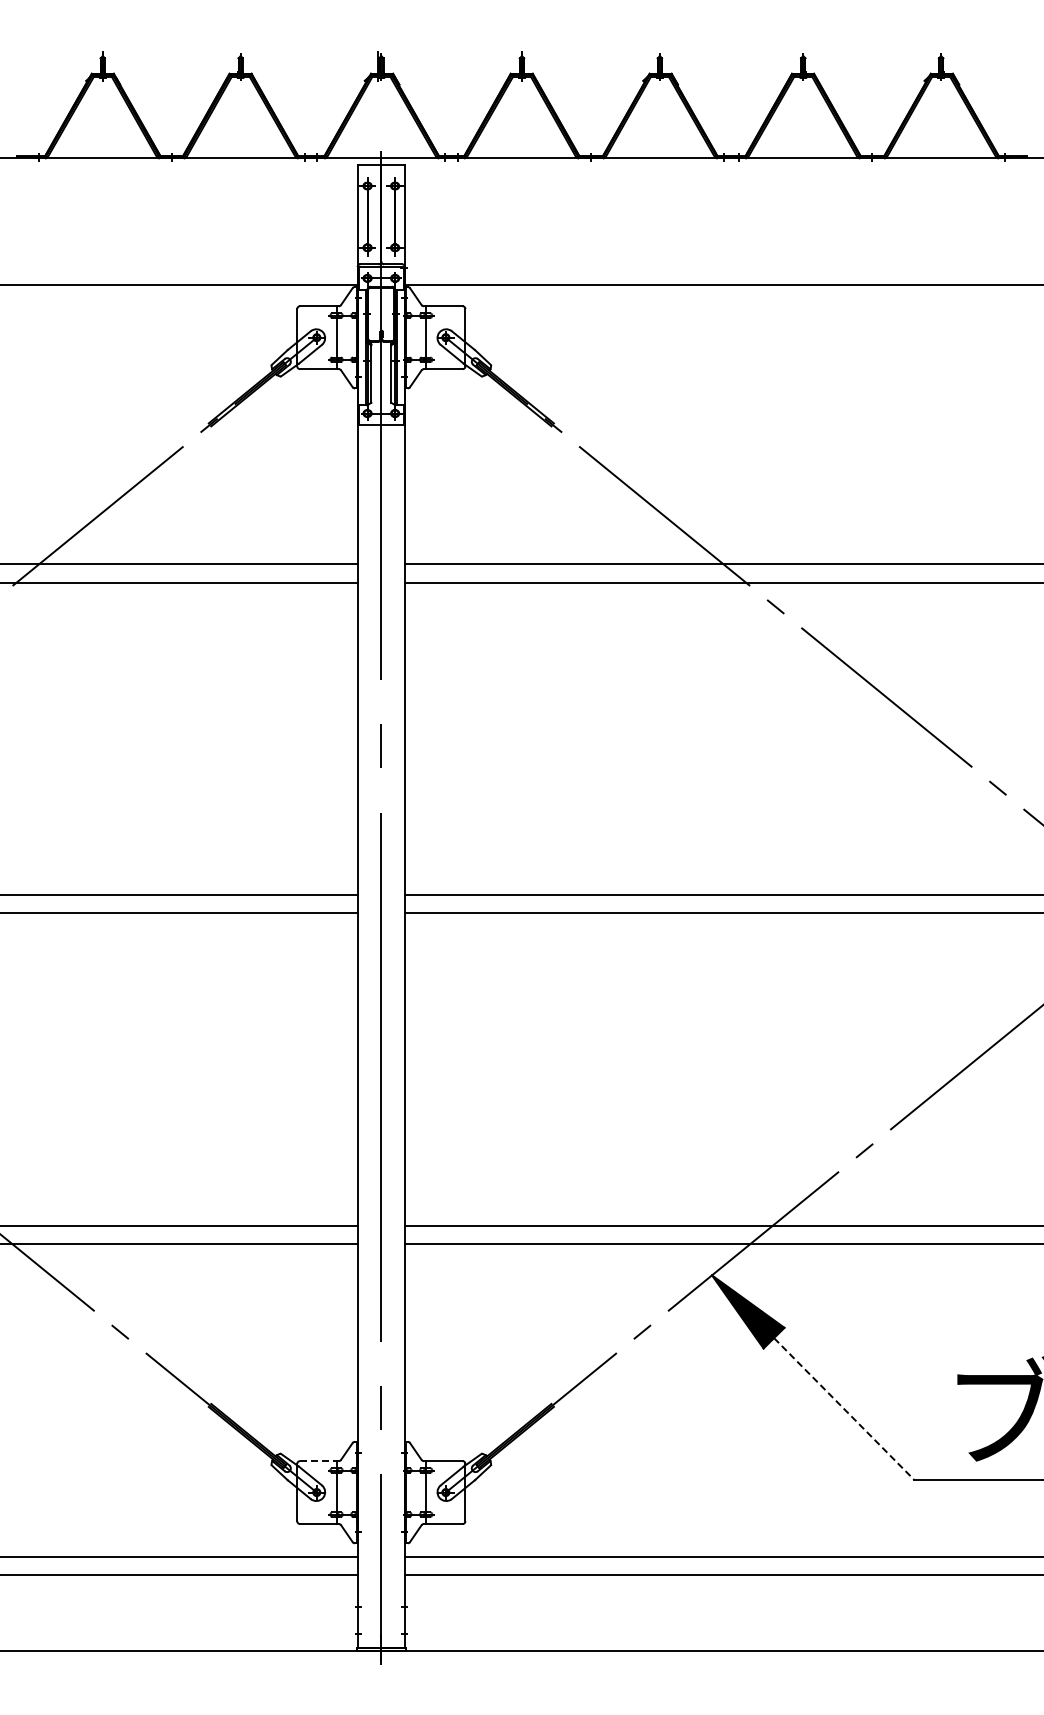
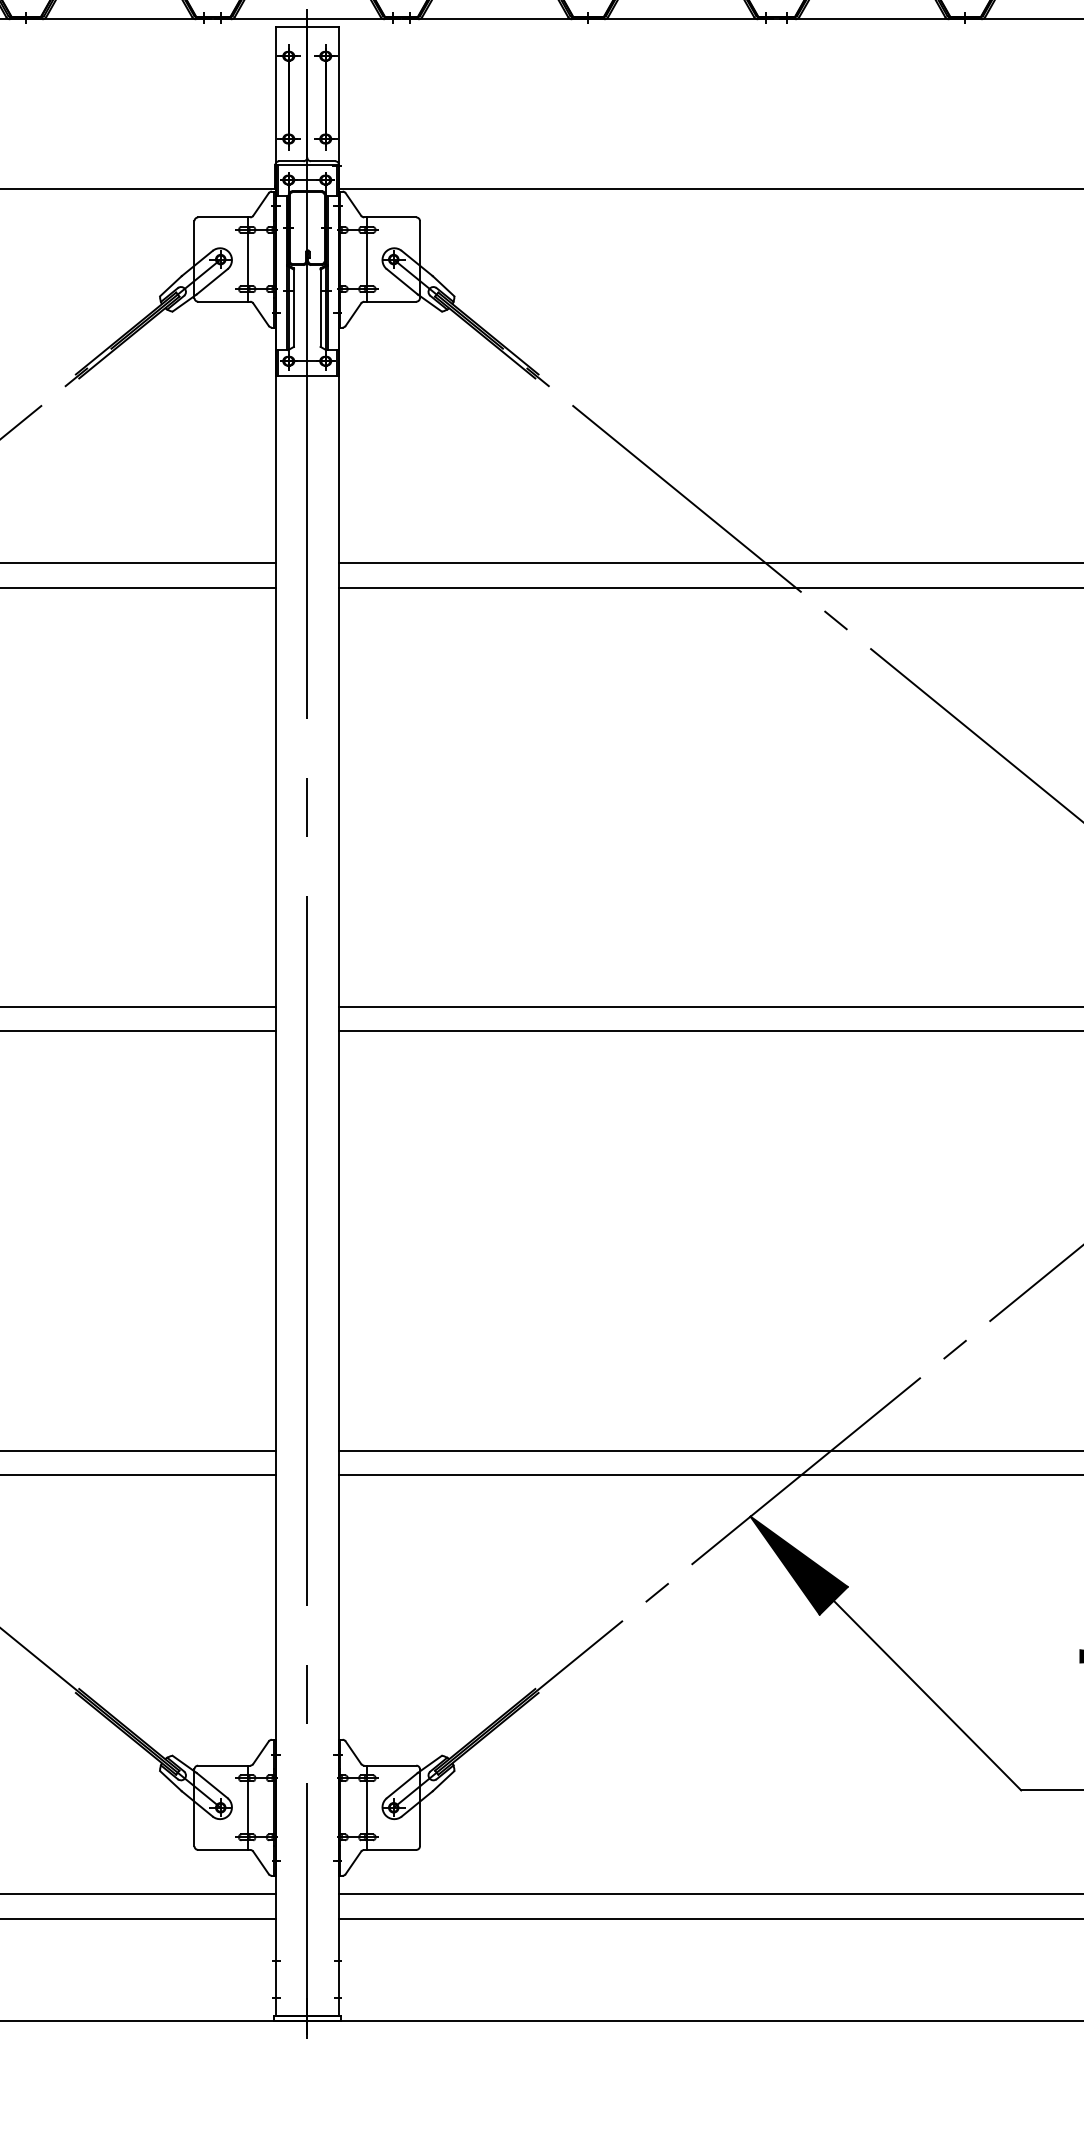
line: (844, 1409) -> (928, 1696), dashed -> solid
line: (319, 1461) -> (224, 1766), dashed -> solid

